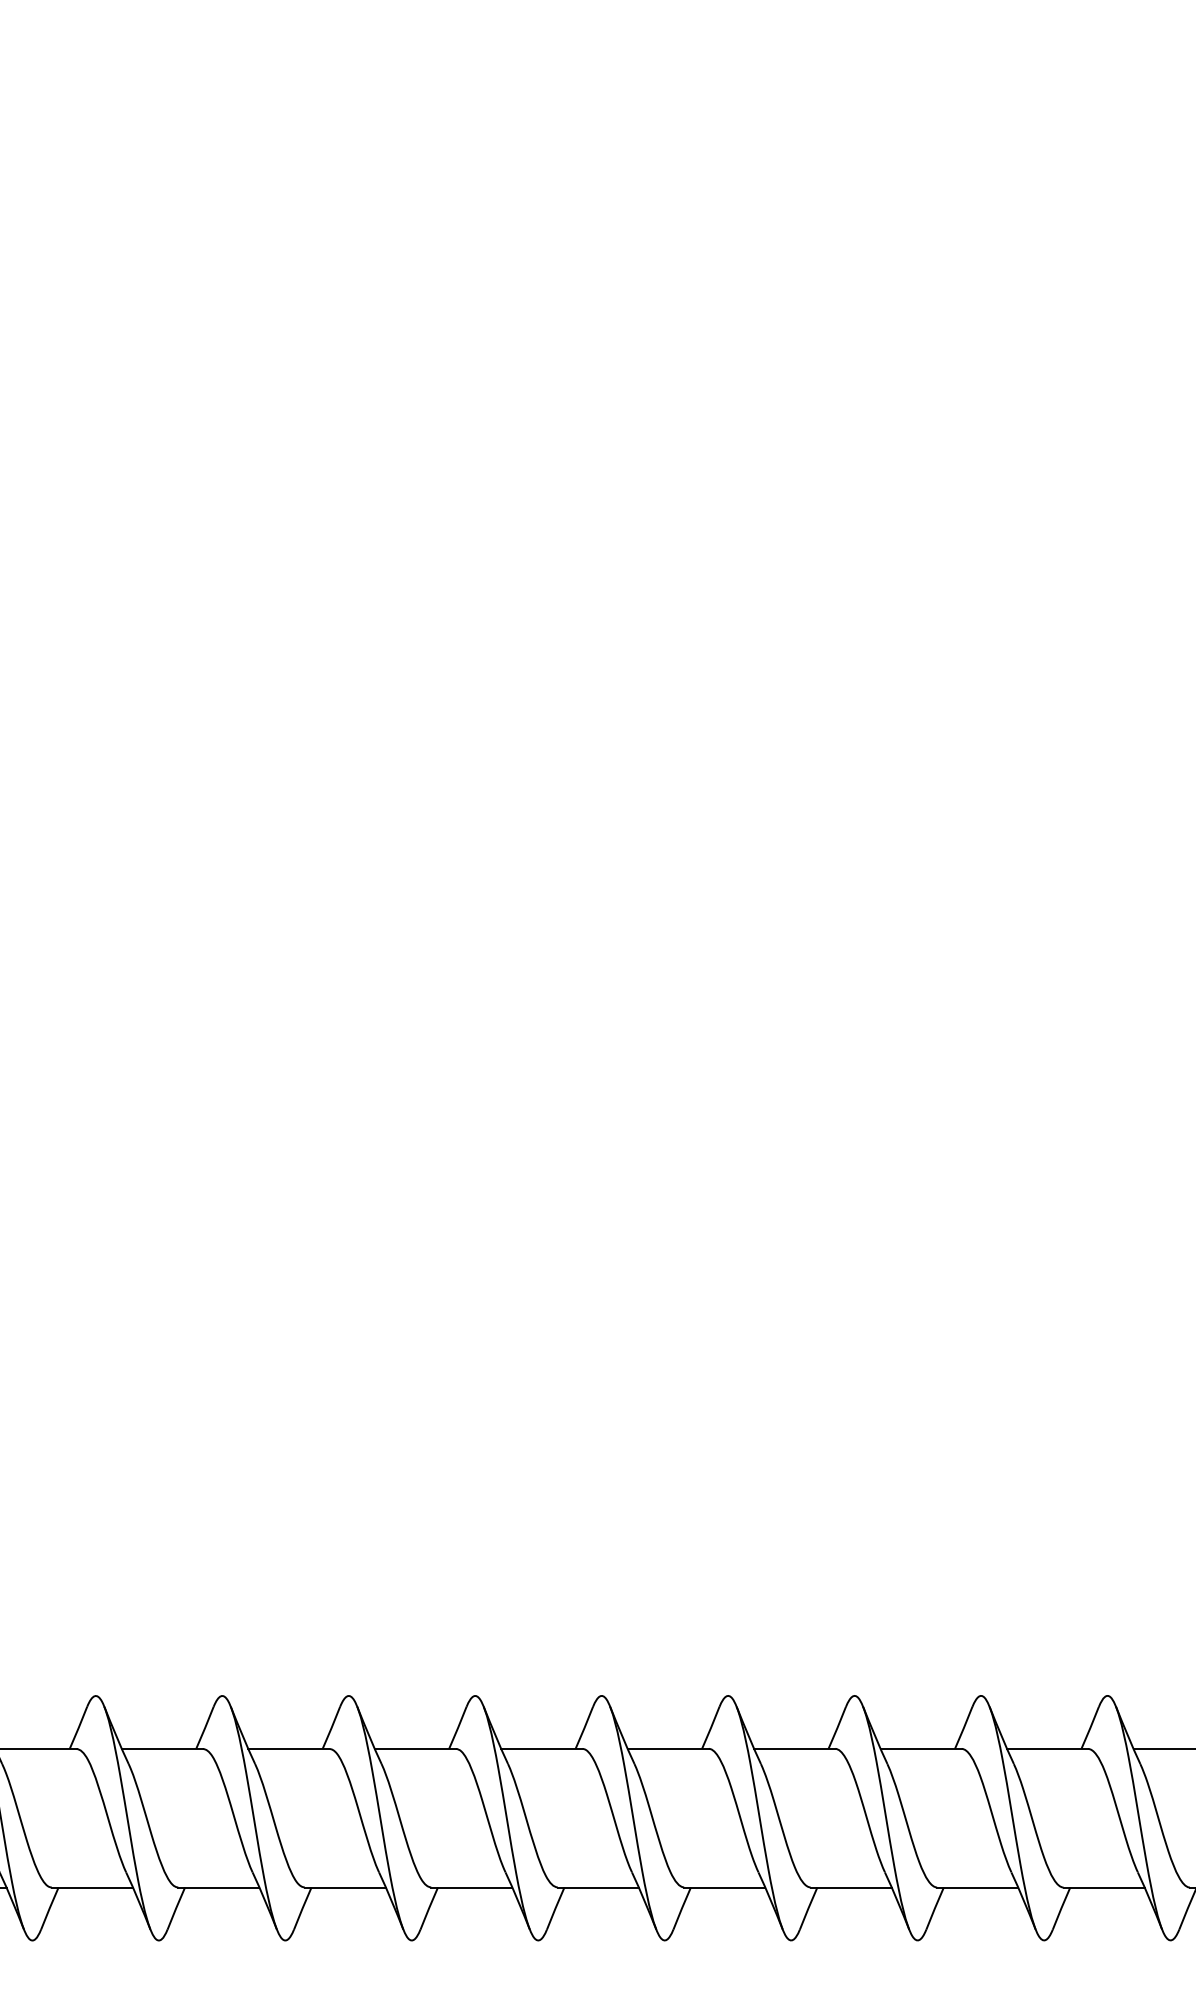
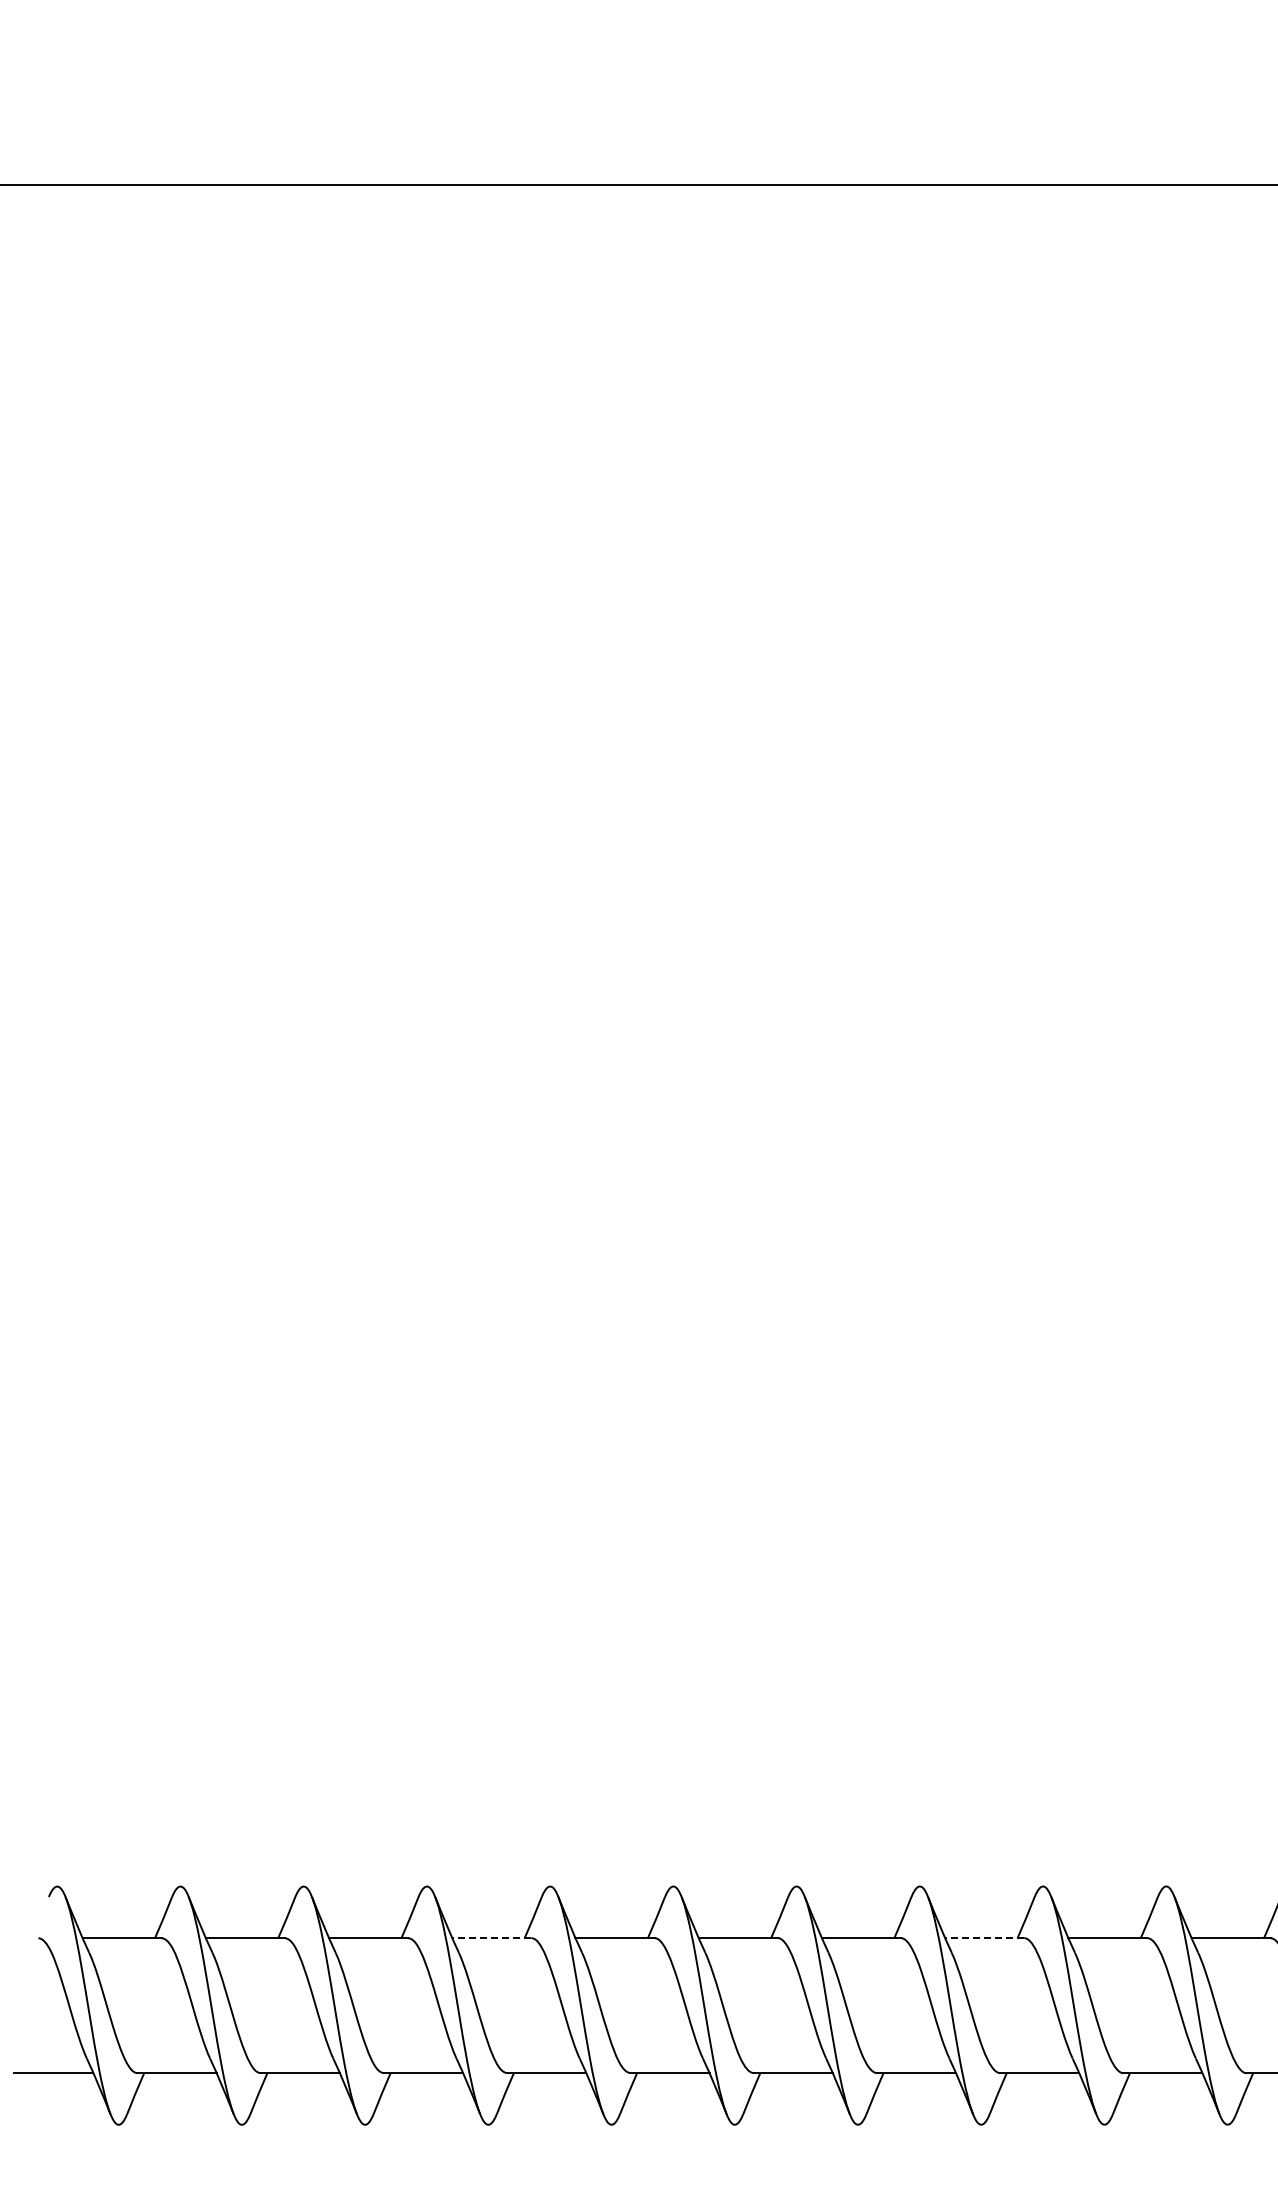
line: (415, 1749) -> (491, 1938), solid -> dashed
line: (920, 1749) -> (984, 1938), solid -> dashed

